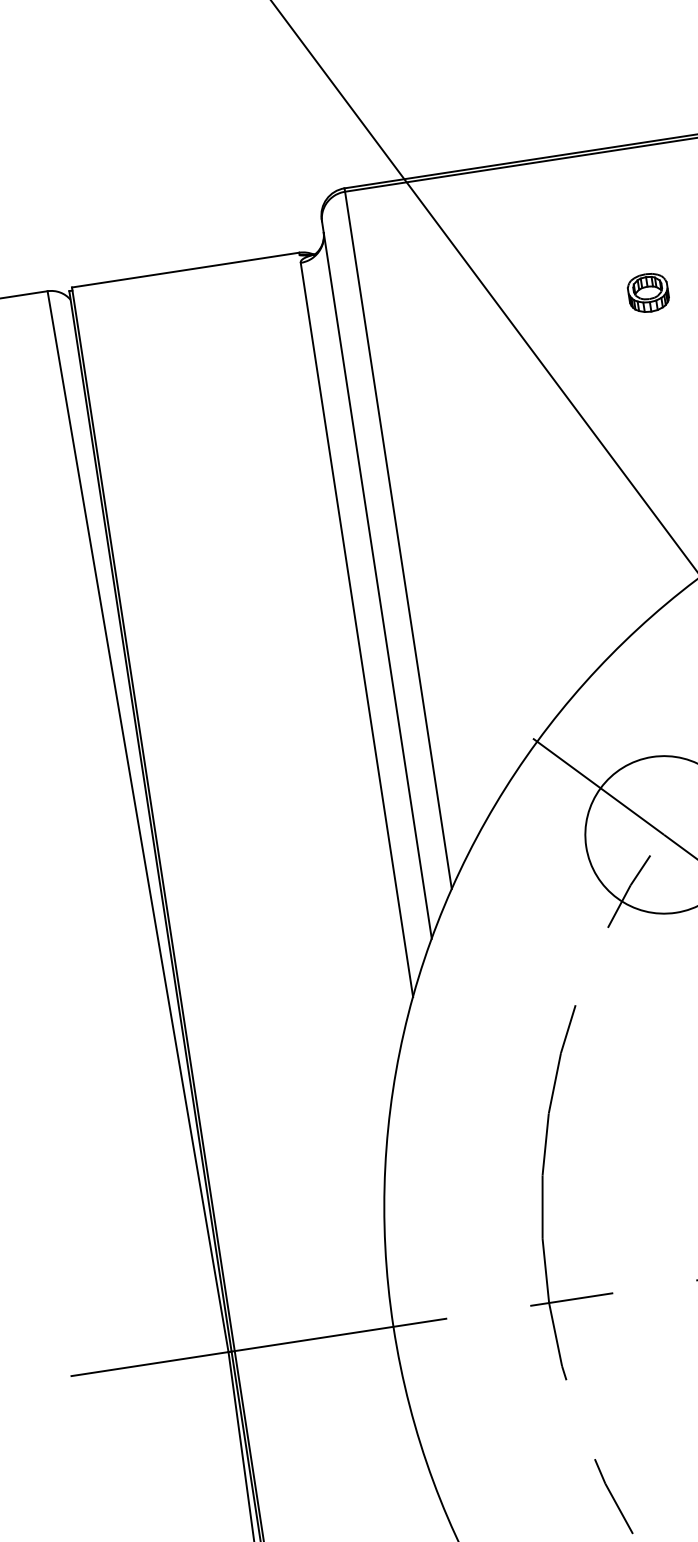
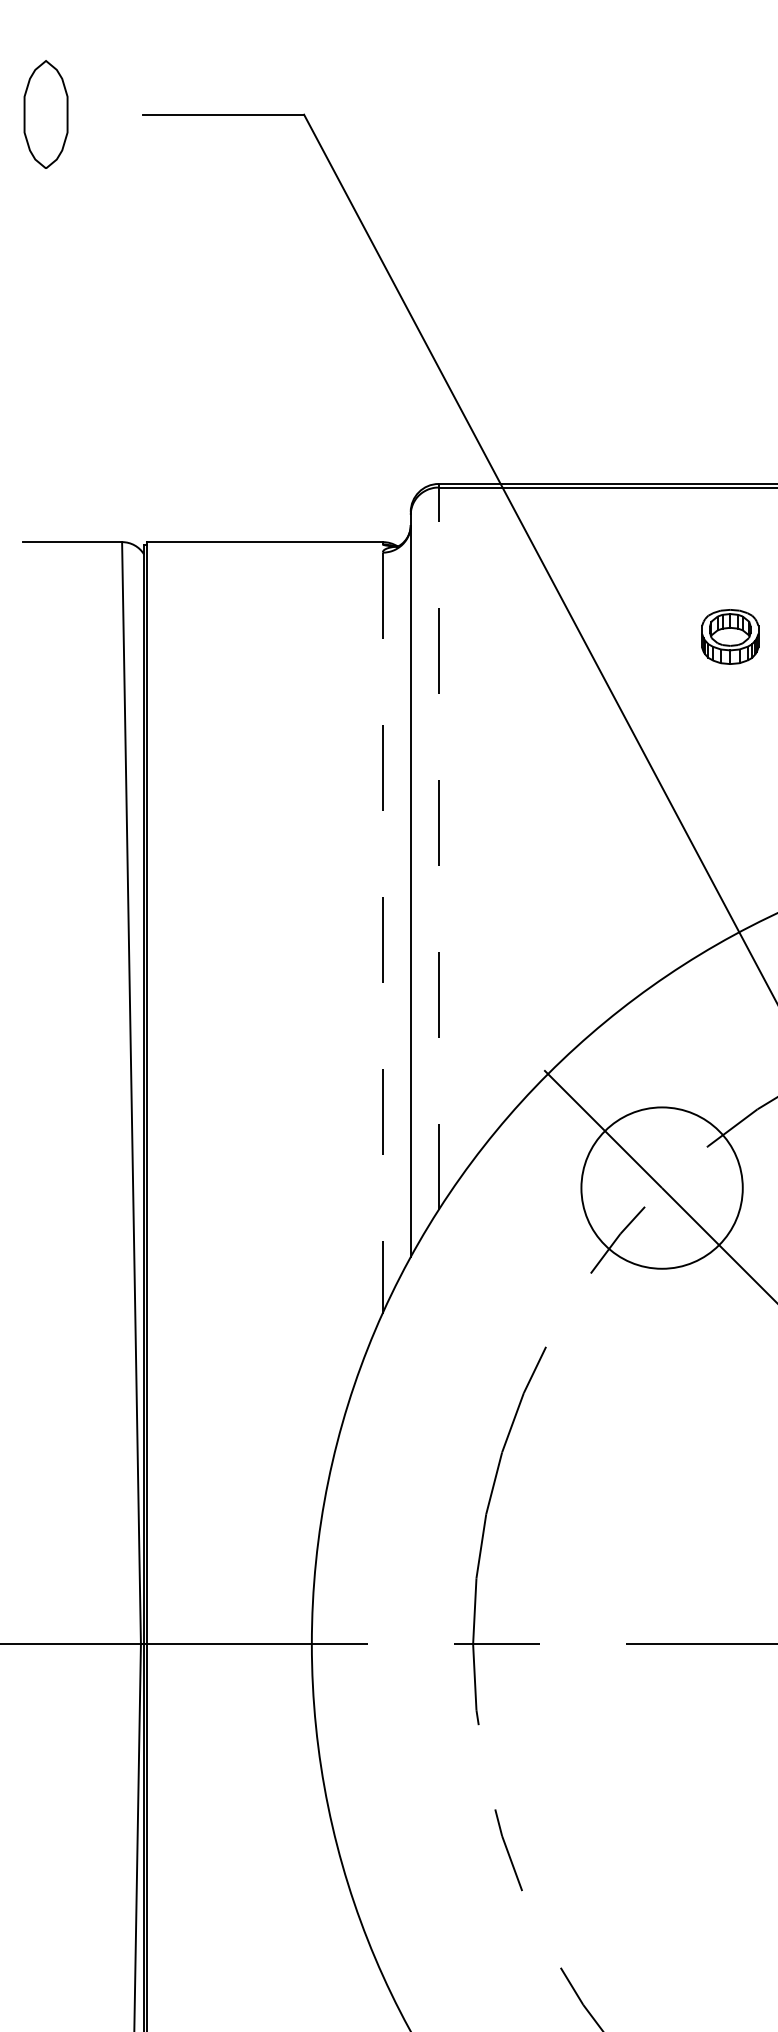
part: (647, 292) -> (729, 636), size x1.4
line: (397, 538) -> (438, 846), solid -> dashed
line: (356, 630) -> (382, 933), solid -> dashed

